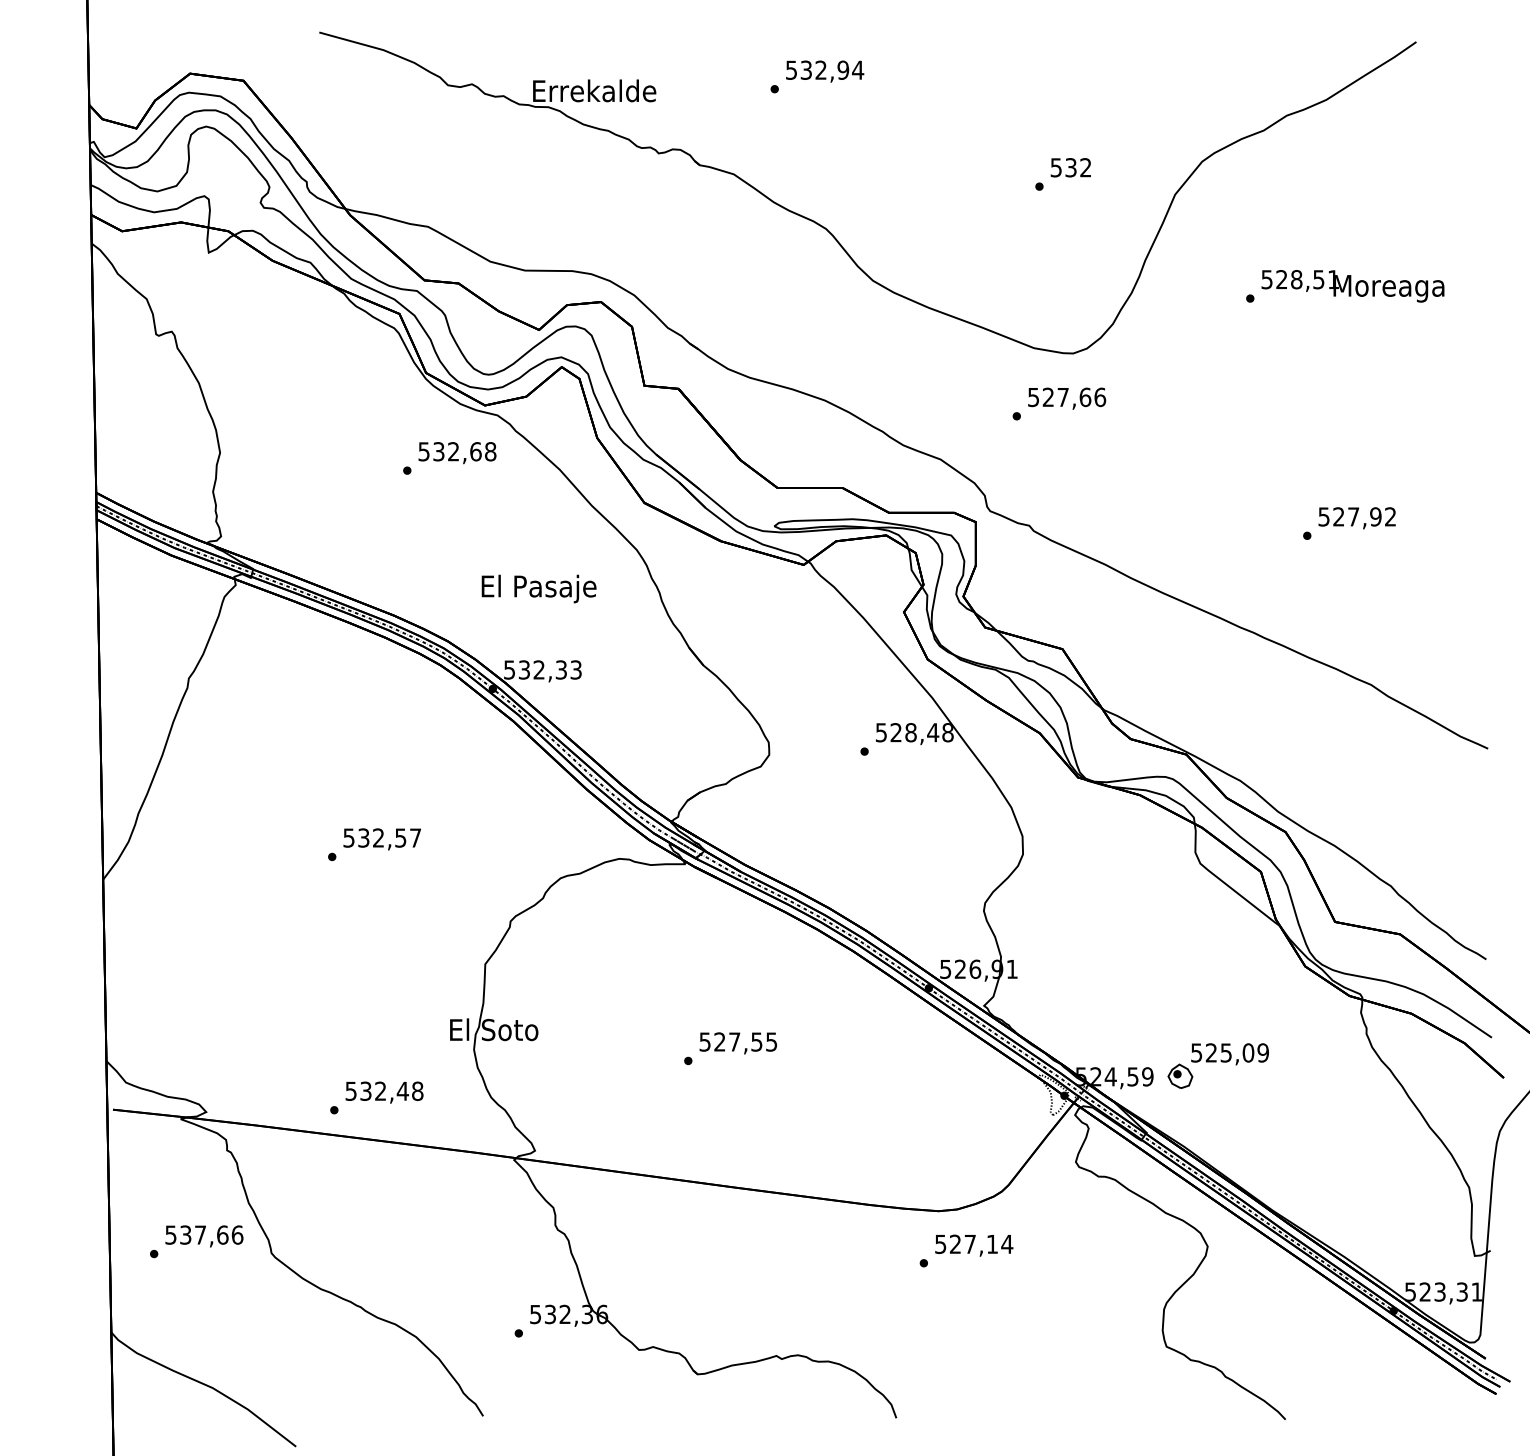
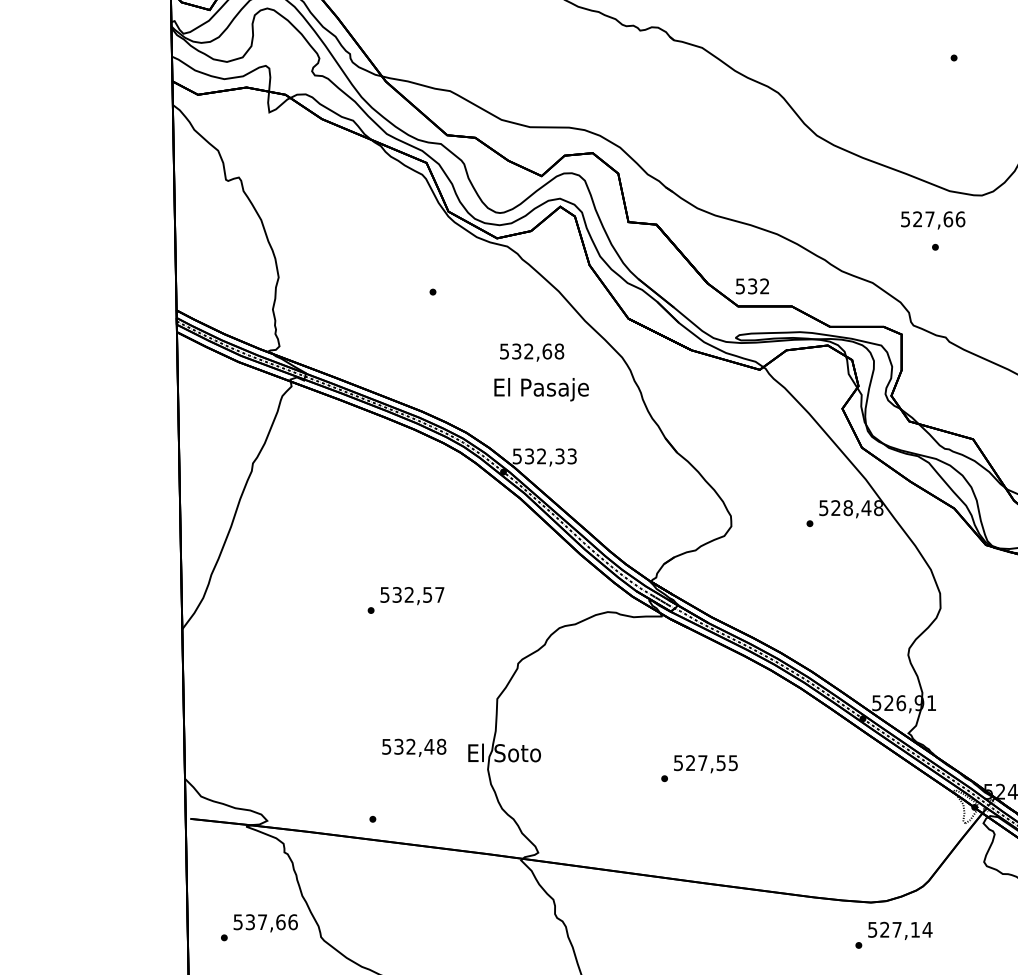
text: (1070, 167) -> (752, 286), moved
text: (1067, 398) -> (933, 220), moved
text: (457, 453) -> (532, 352), moved
text: (384, 1092) -> (414, 747), moved

